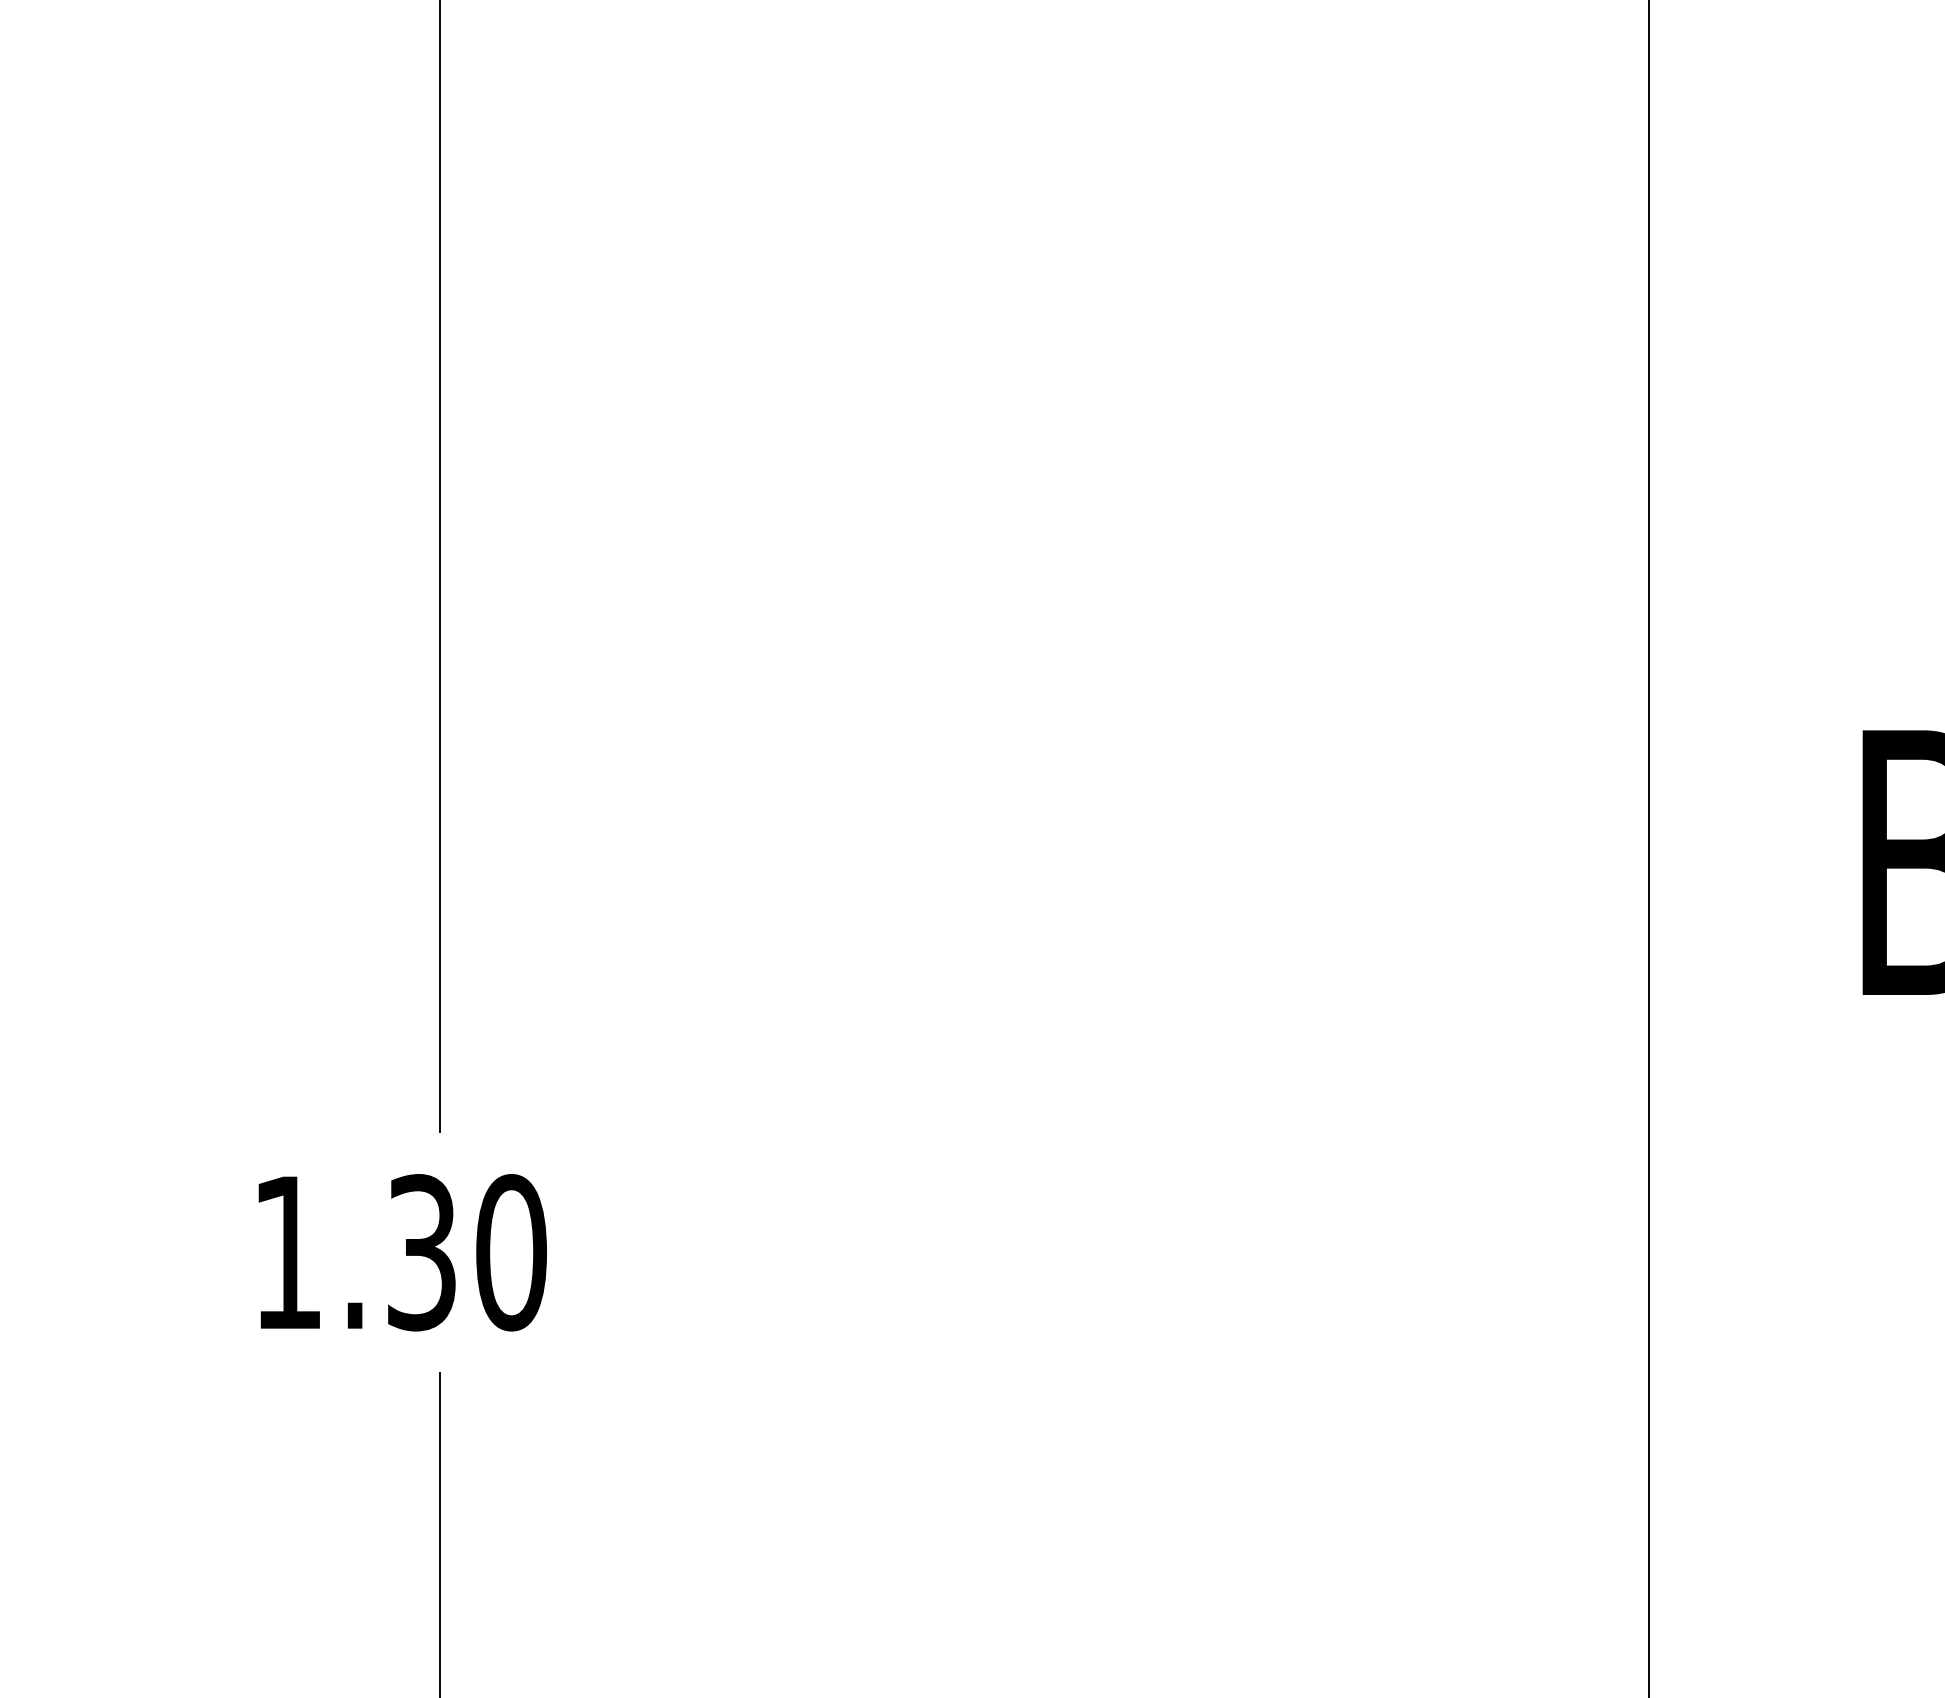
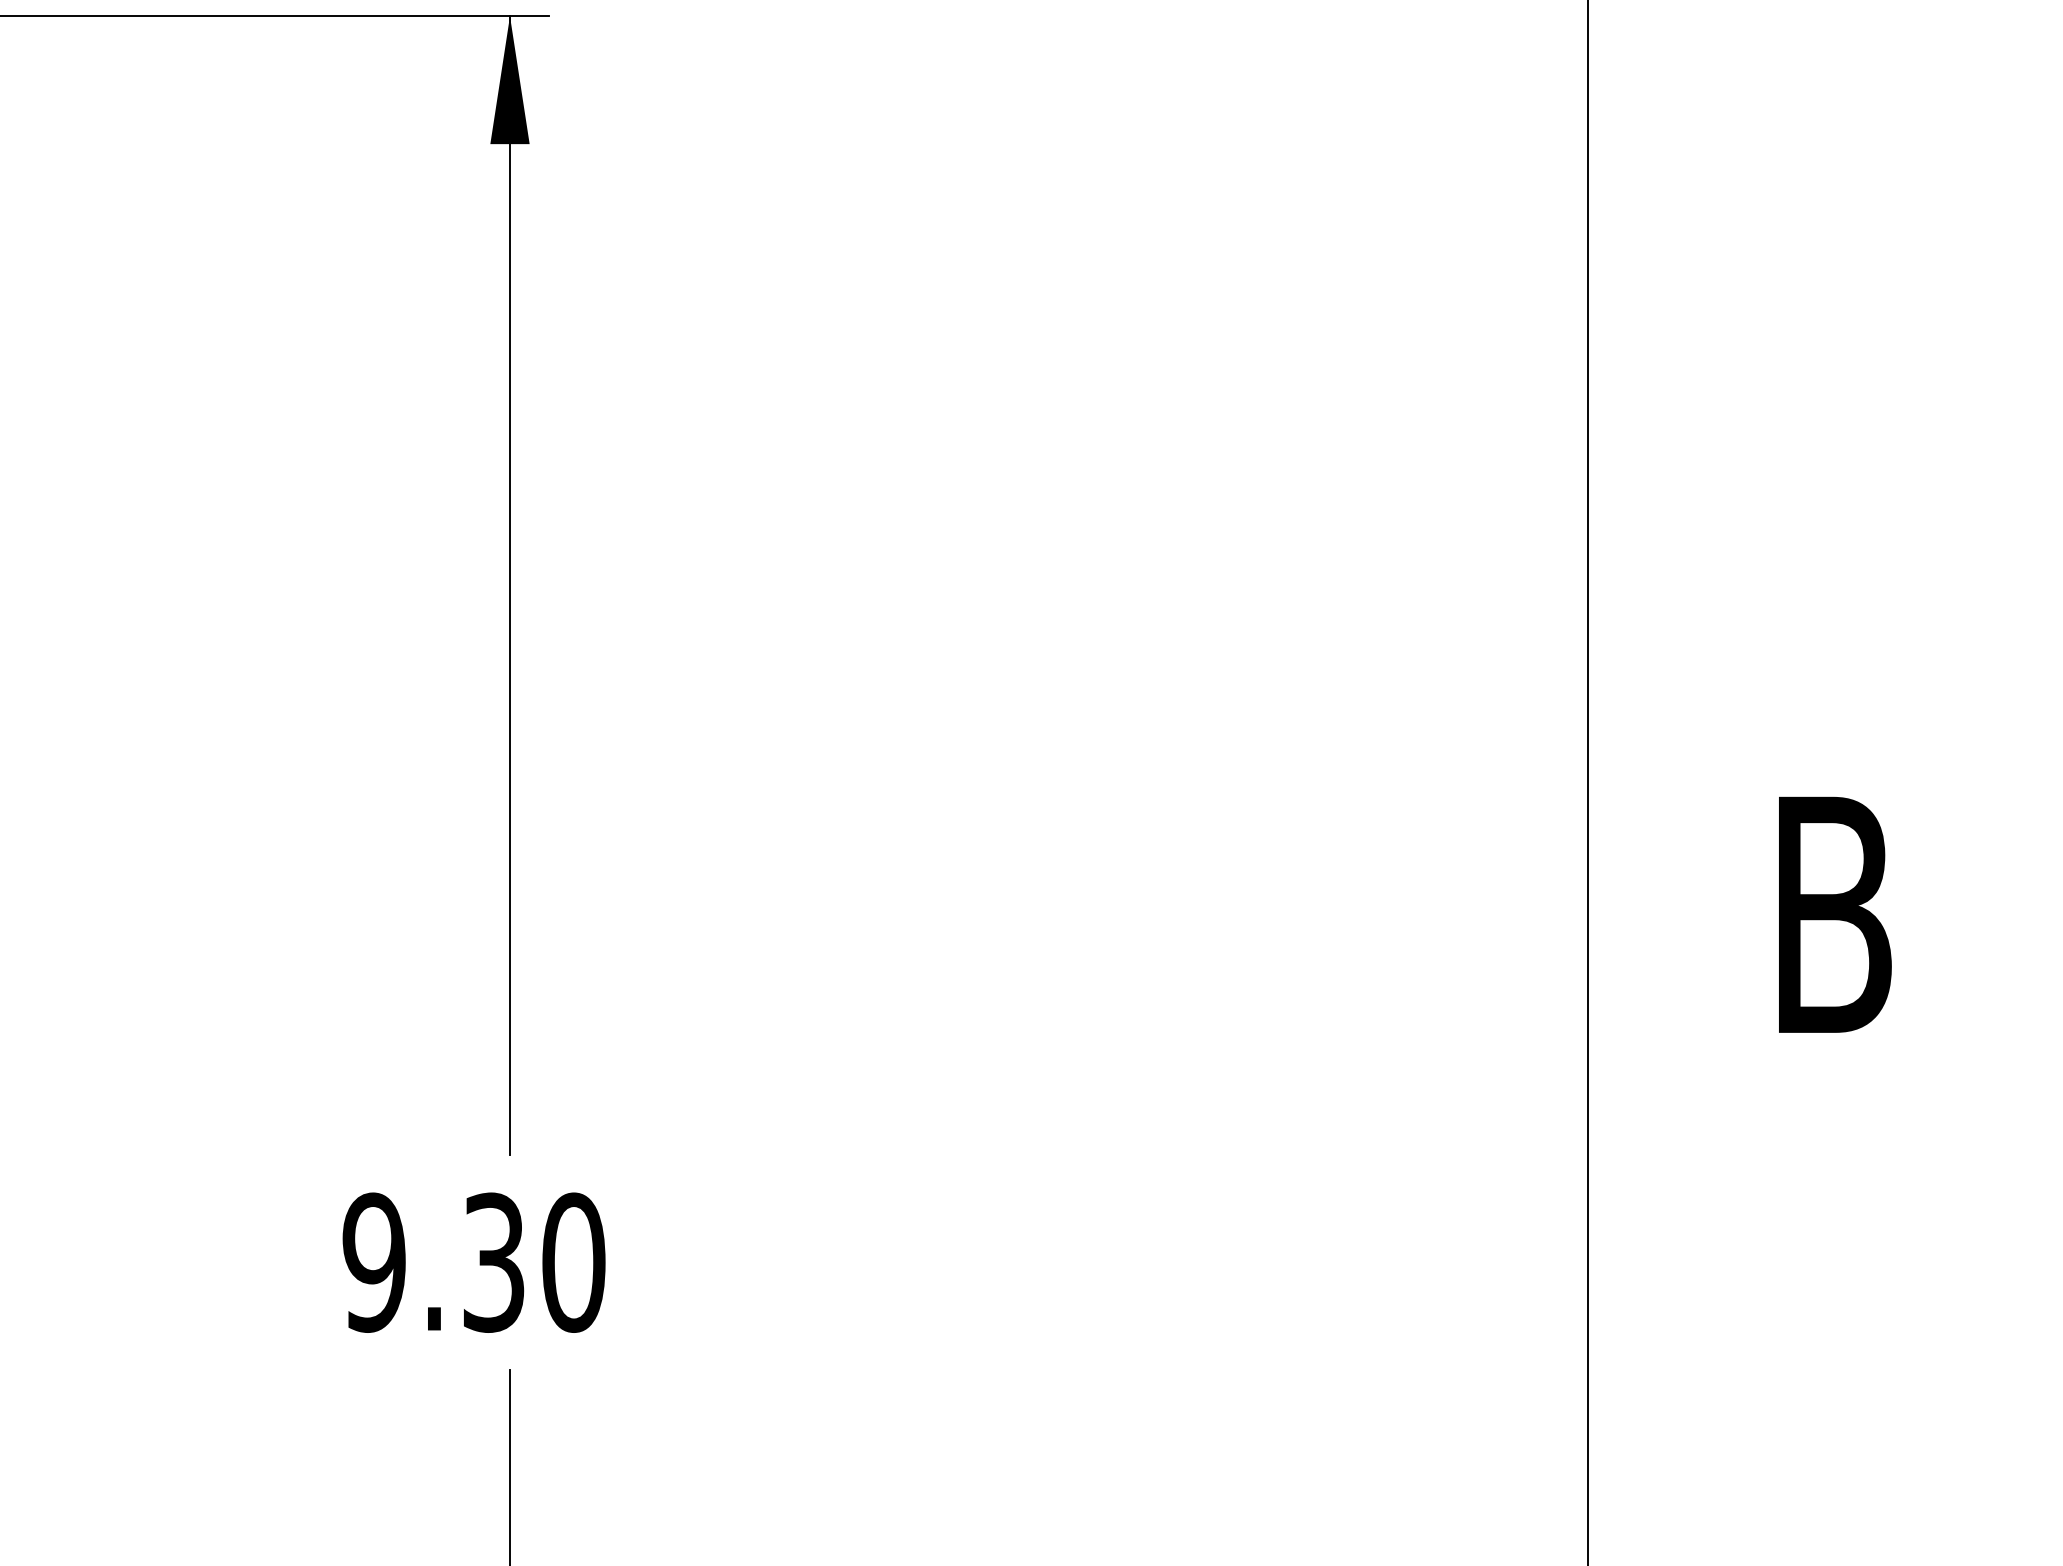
text: (286, 1252) -> (373, 1262), 1.30 -> 9.30

